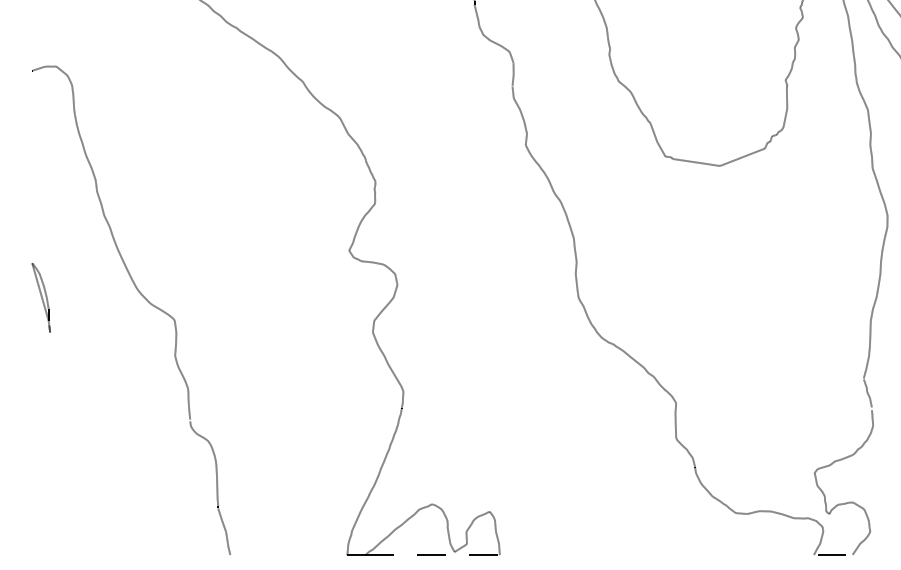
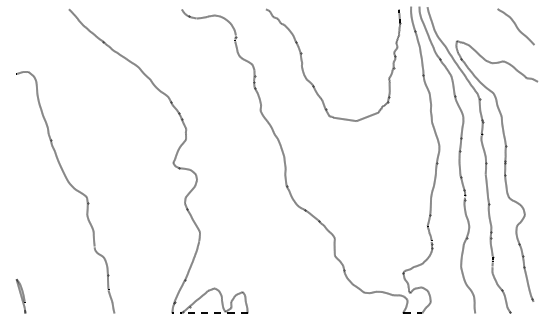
part: (40, 298) -> (20, 296), moved

